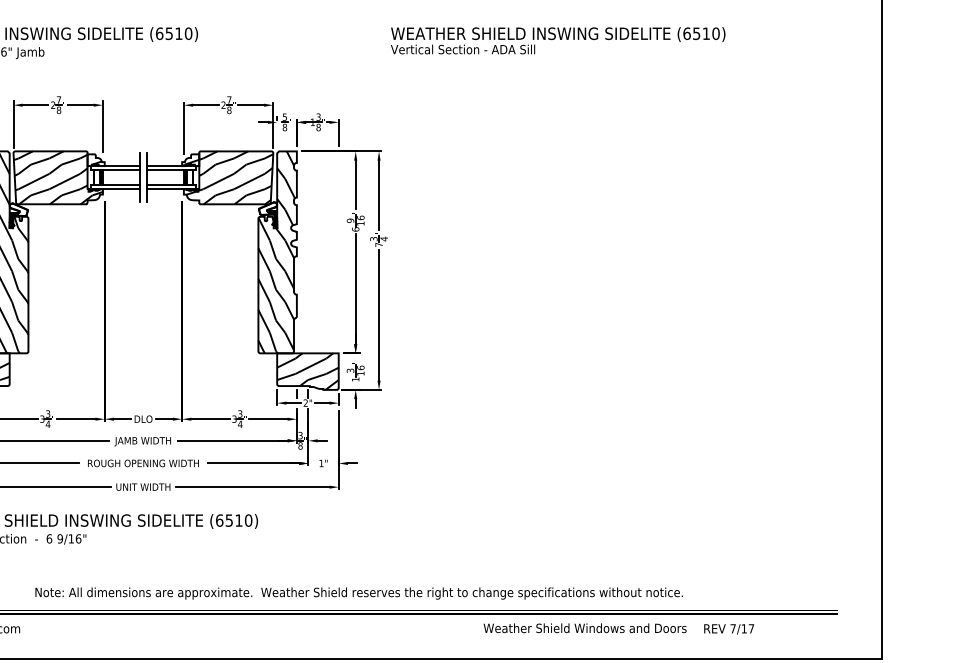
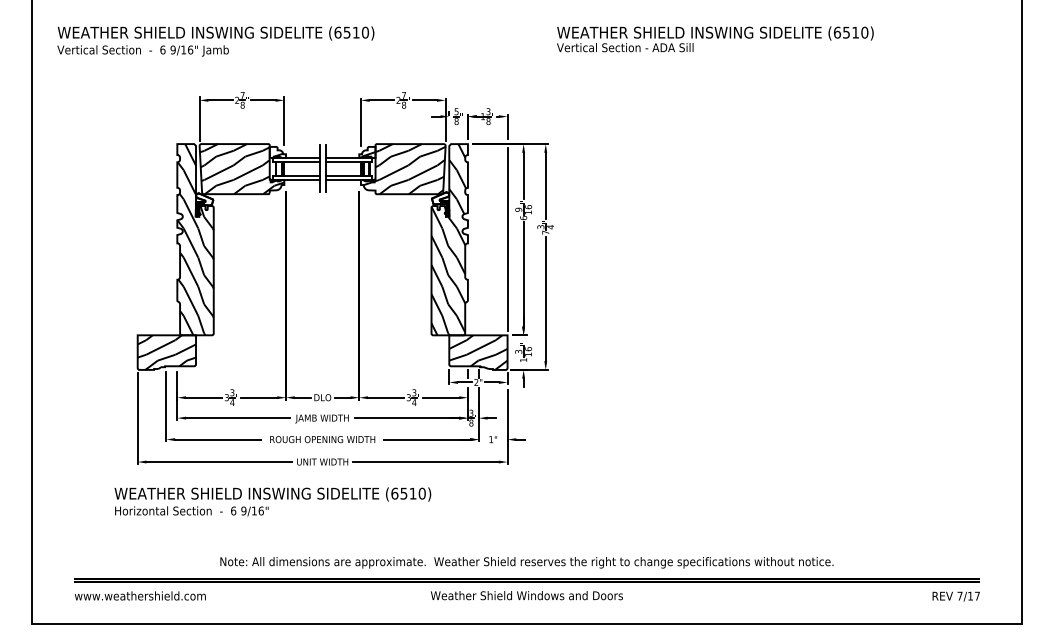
line: (338, 252) -> (507, 239), added
text: (584, 628) -> (526, 595), moved
text: (728, 629) -> (955, 596), moved

